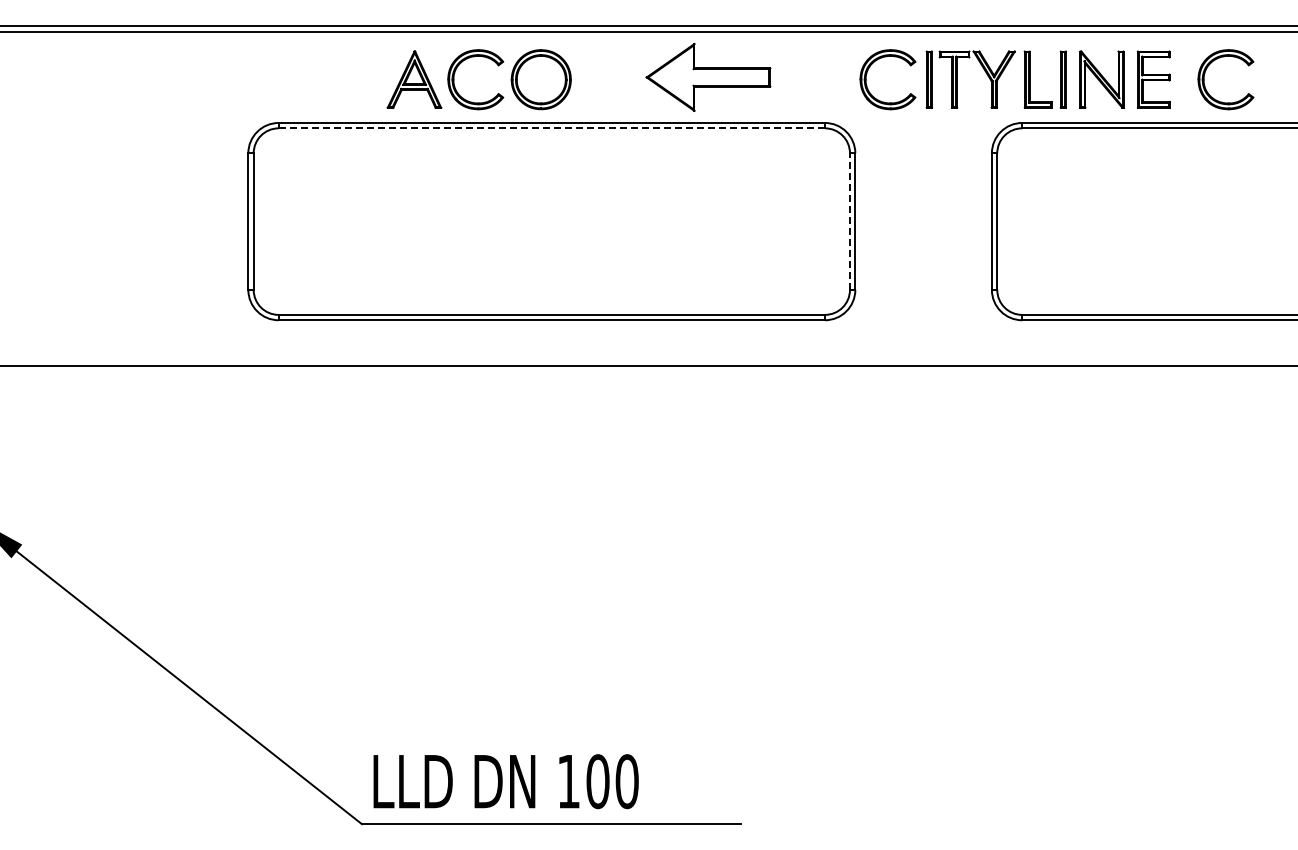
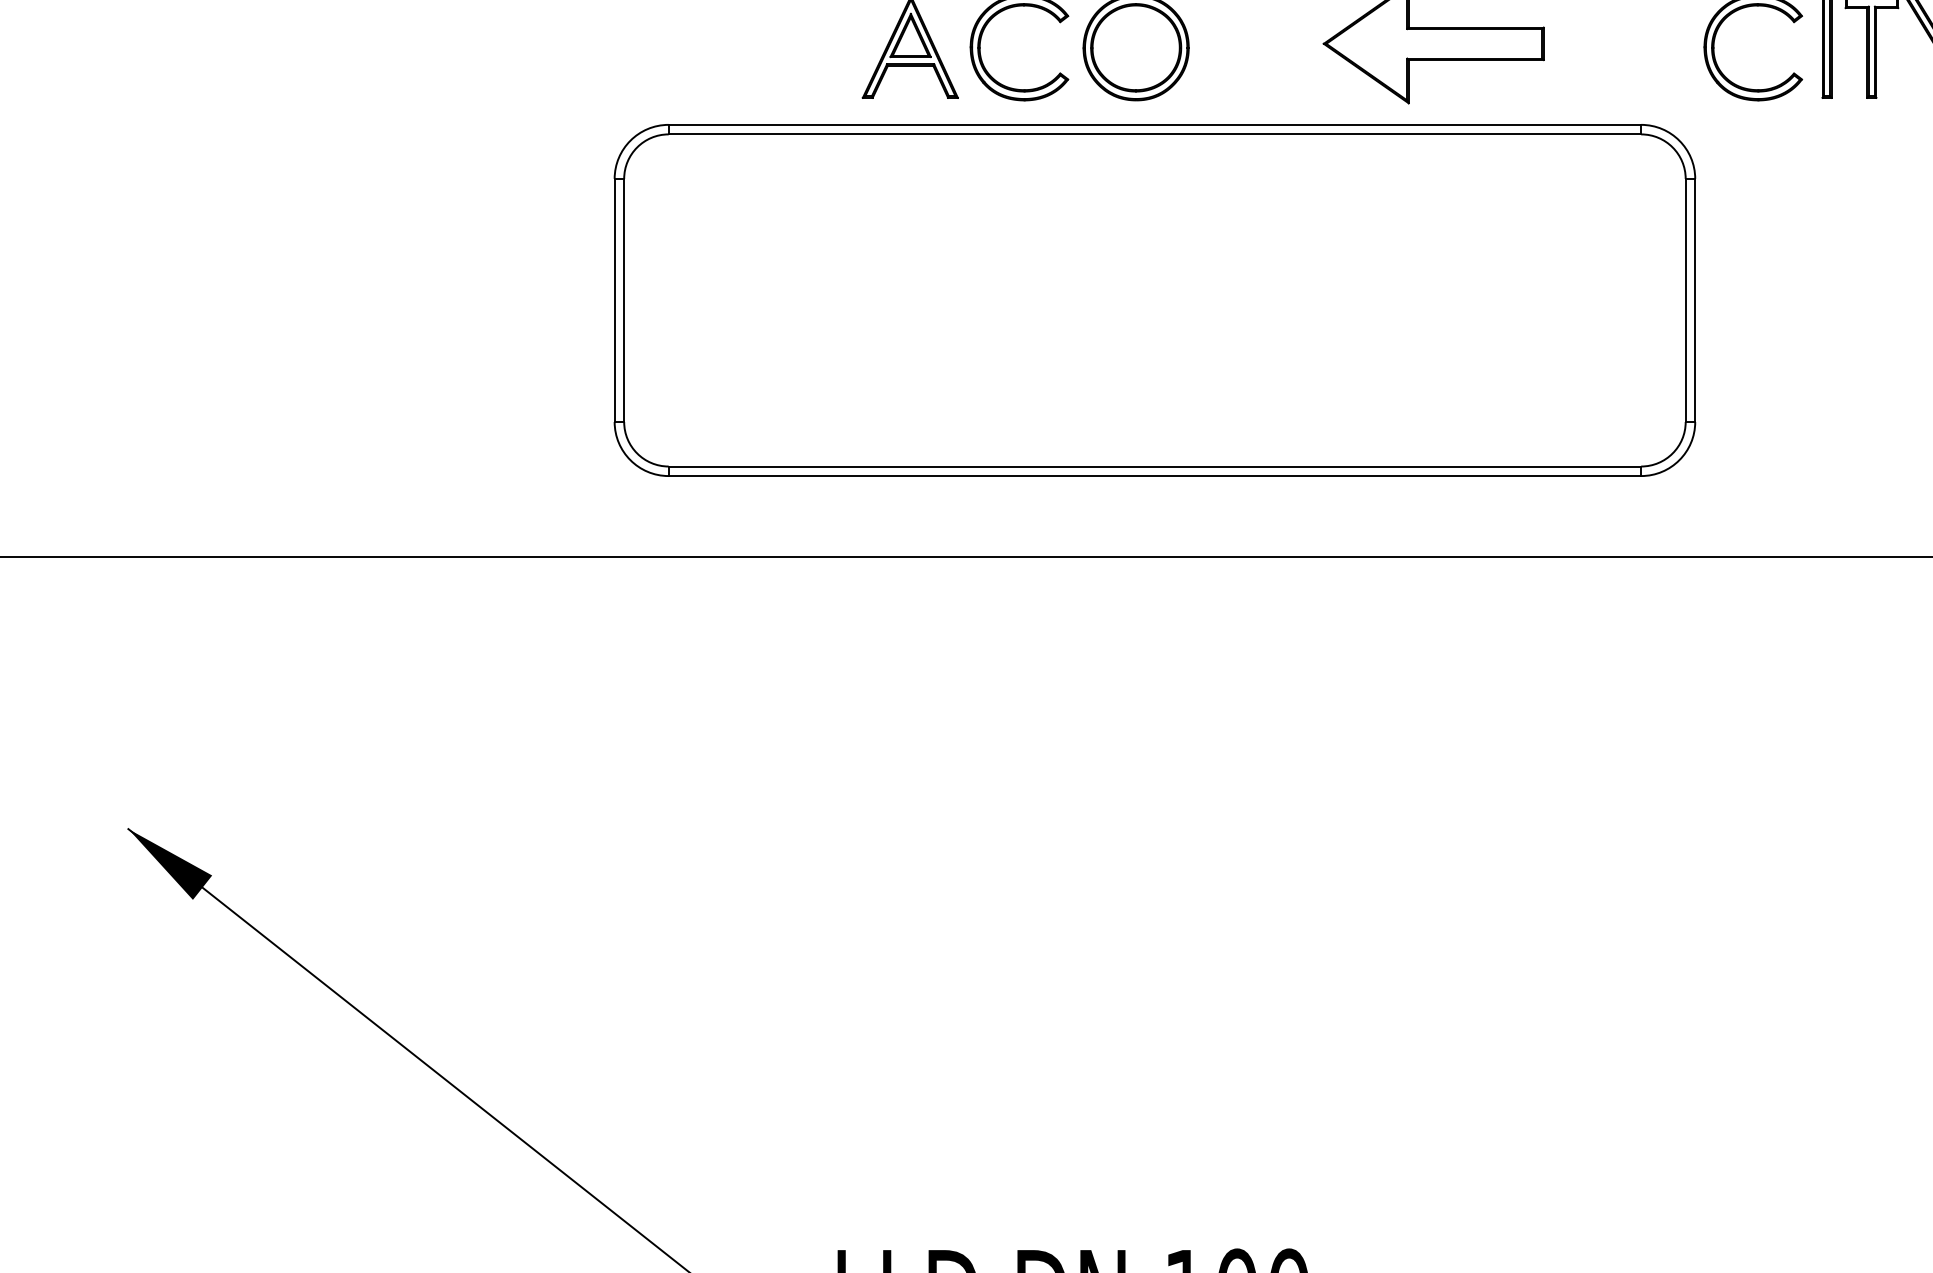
line: (551, 128) -> (1154, 134), dashed -> solid
line: (849, 221) -> (1684, 300), dashed -> solid

